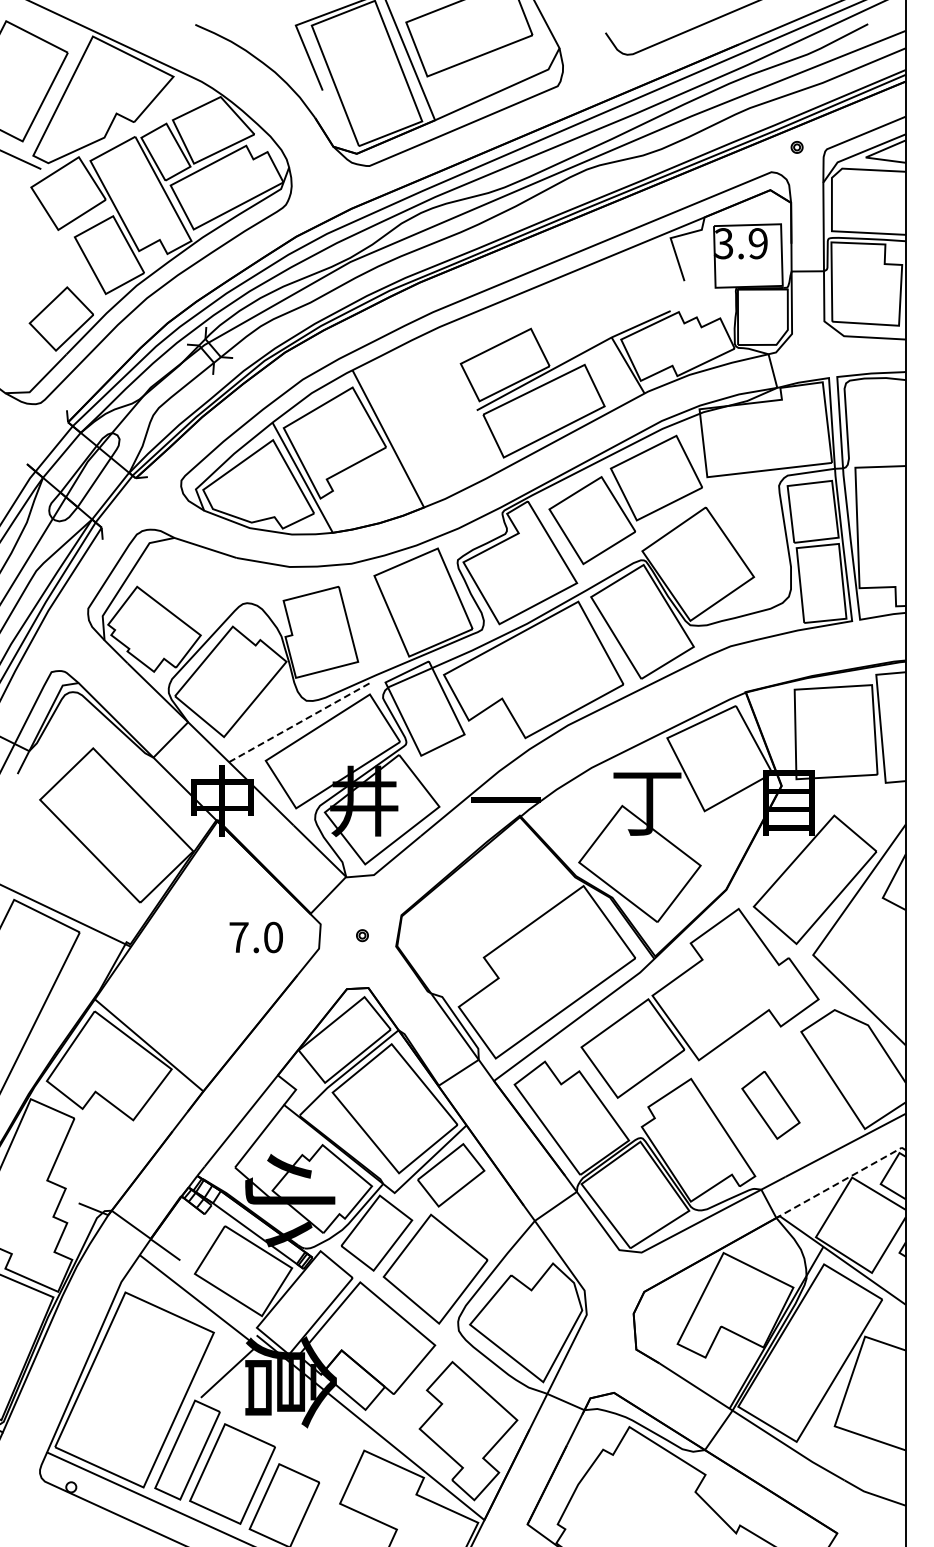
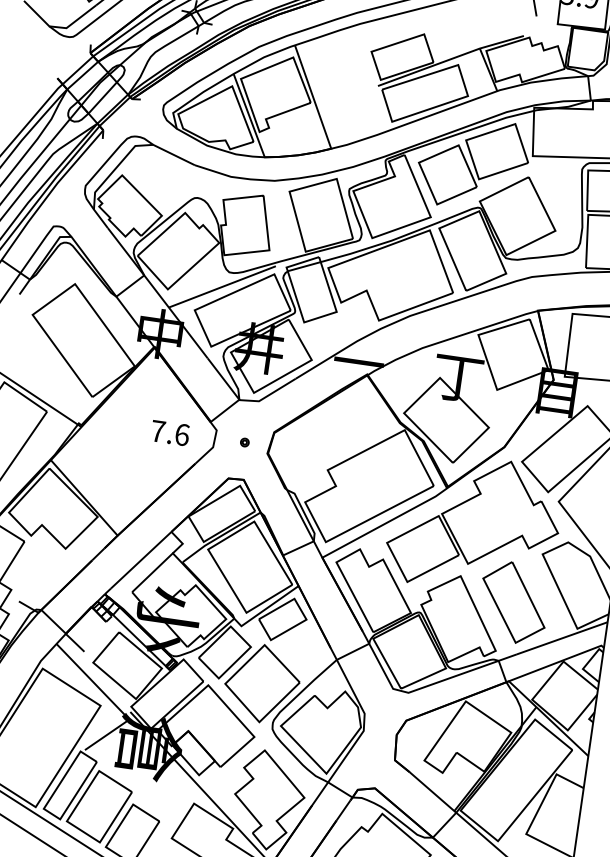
line: (299, 722) -> (222, 286), dashed -> solid
text: (273, 937) -> (182, 434), 7.0 -> 7.6
part: (770, 1105) -> (513, 602), size x1.67
line: (842, 1180) -> (556, 662), dashed -> solid

